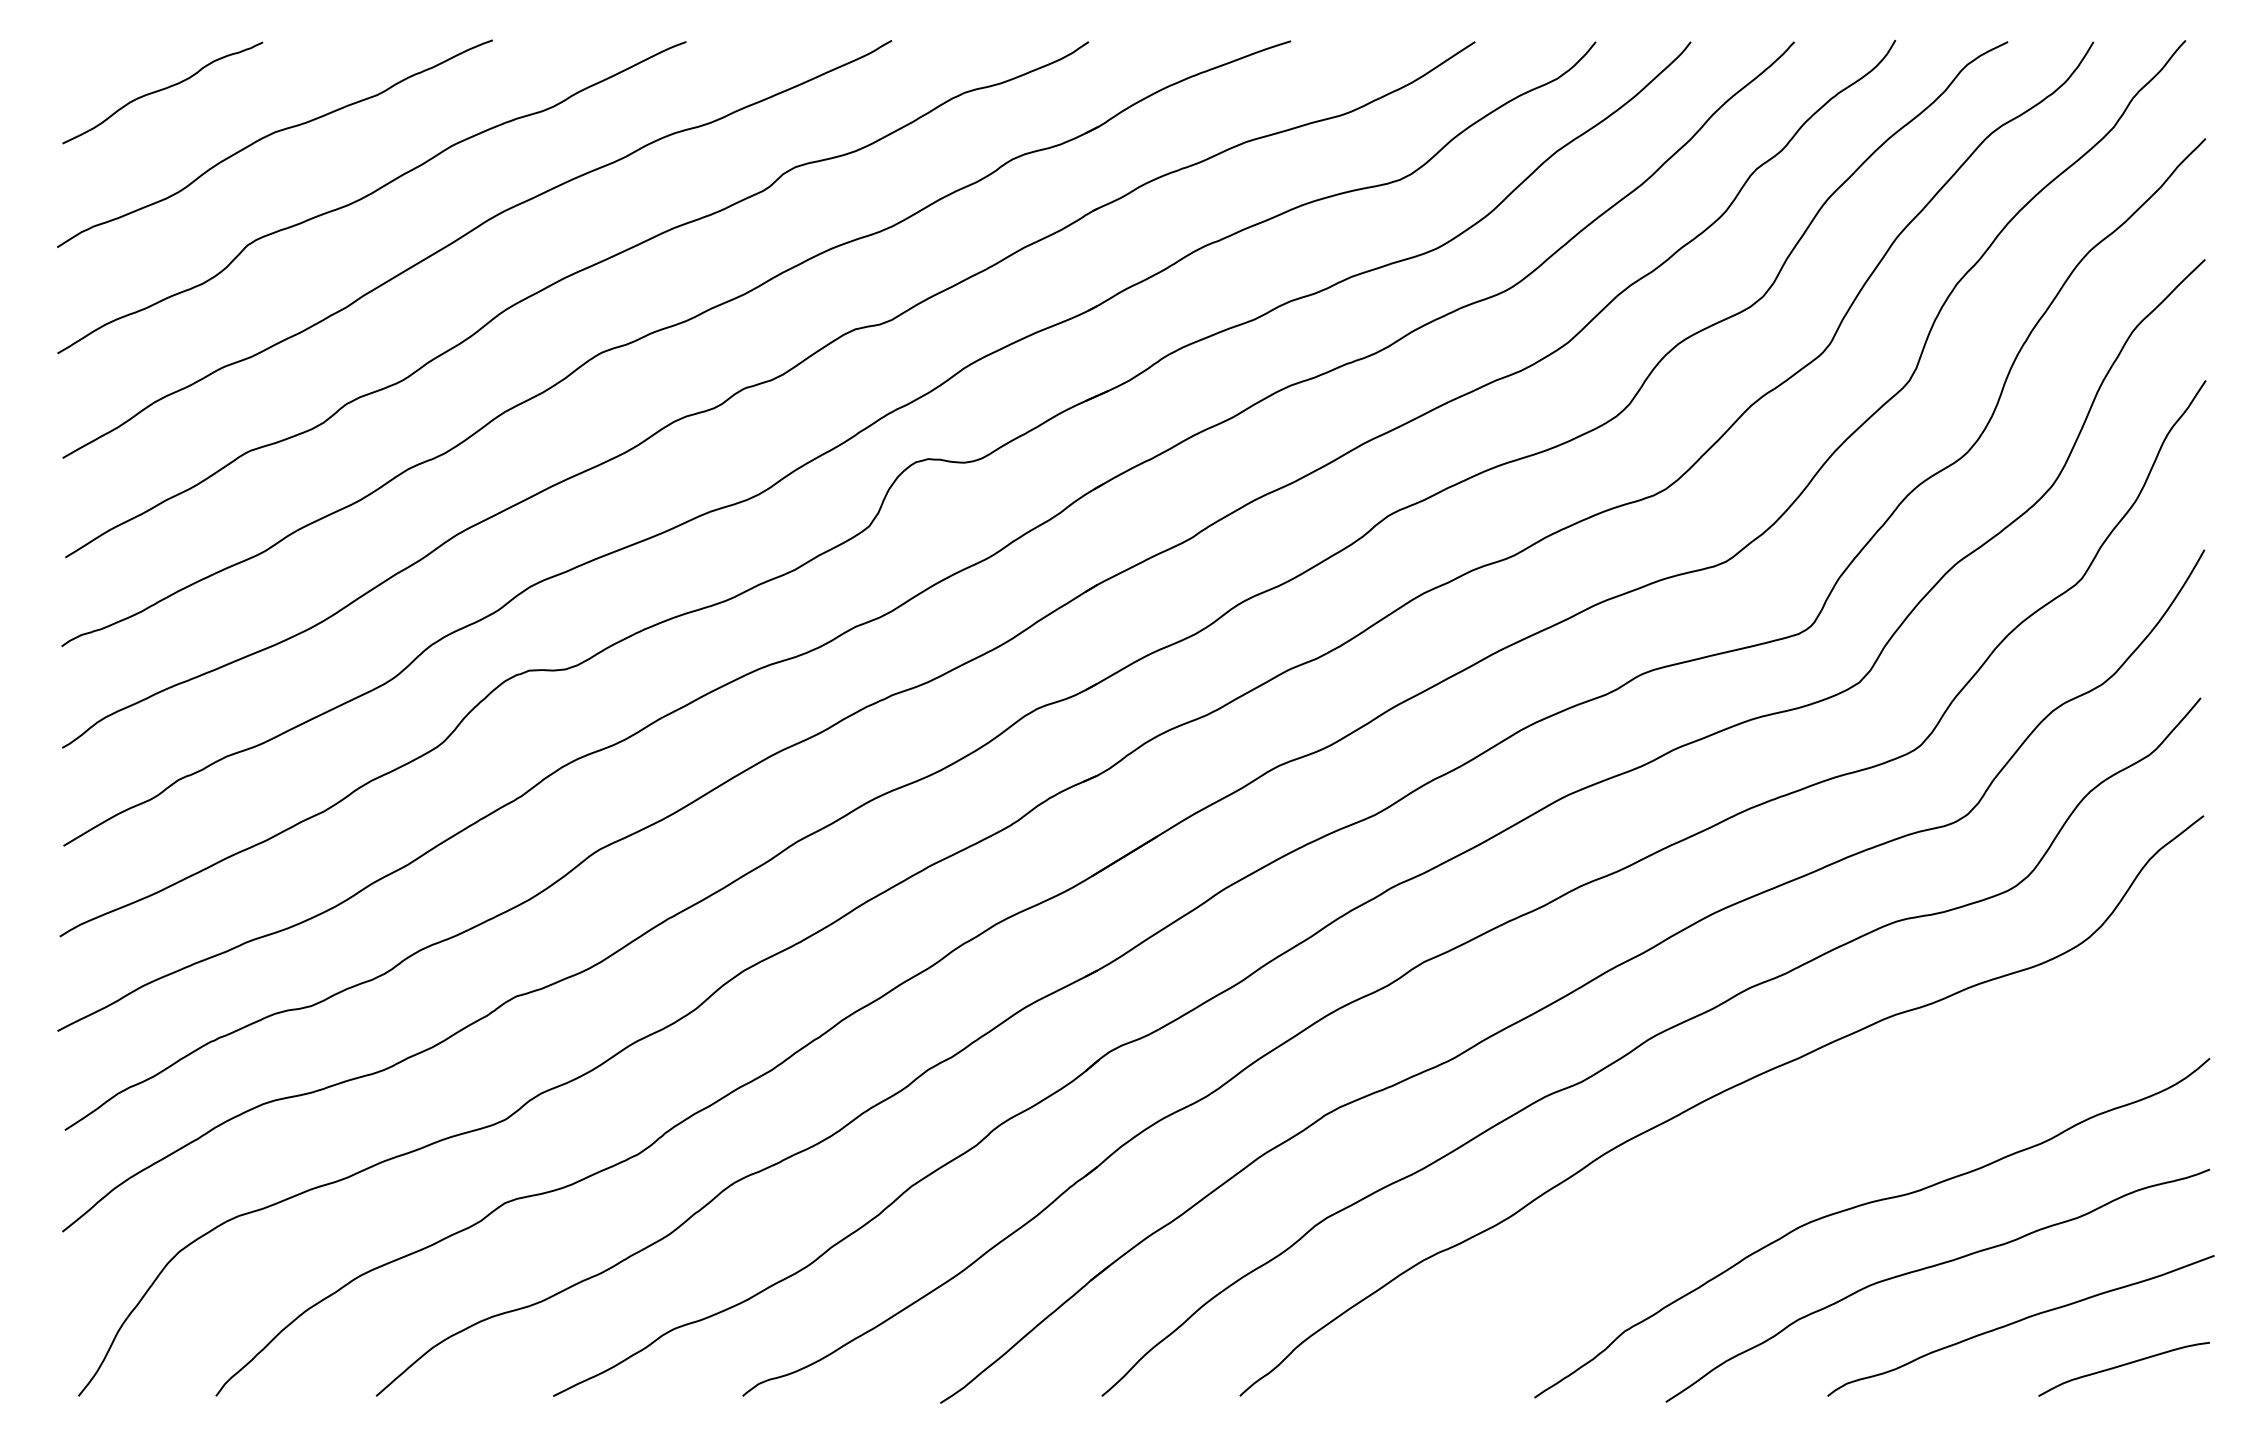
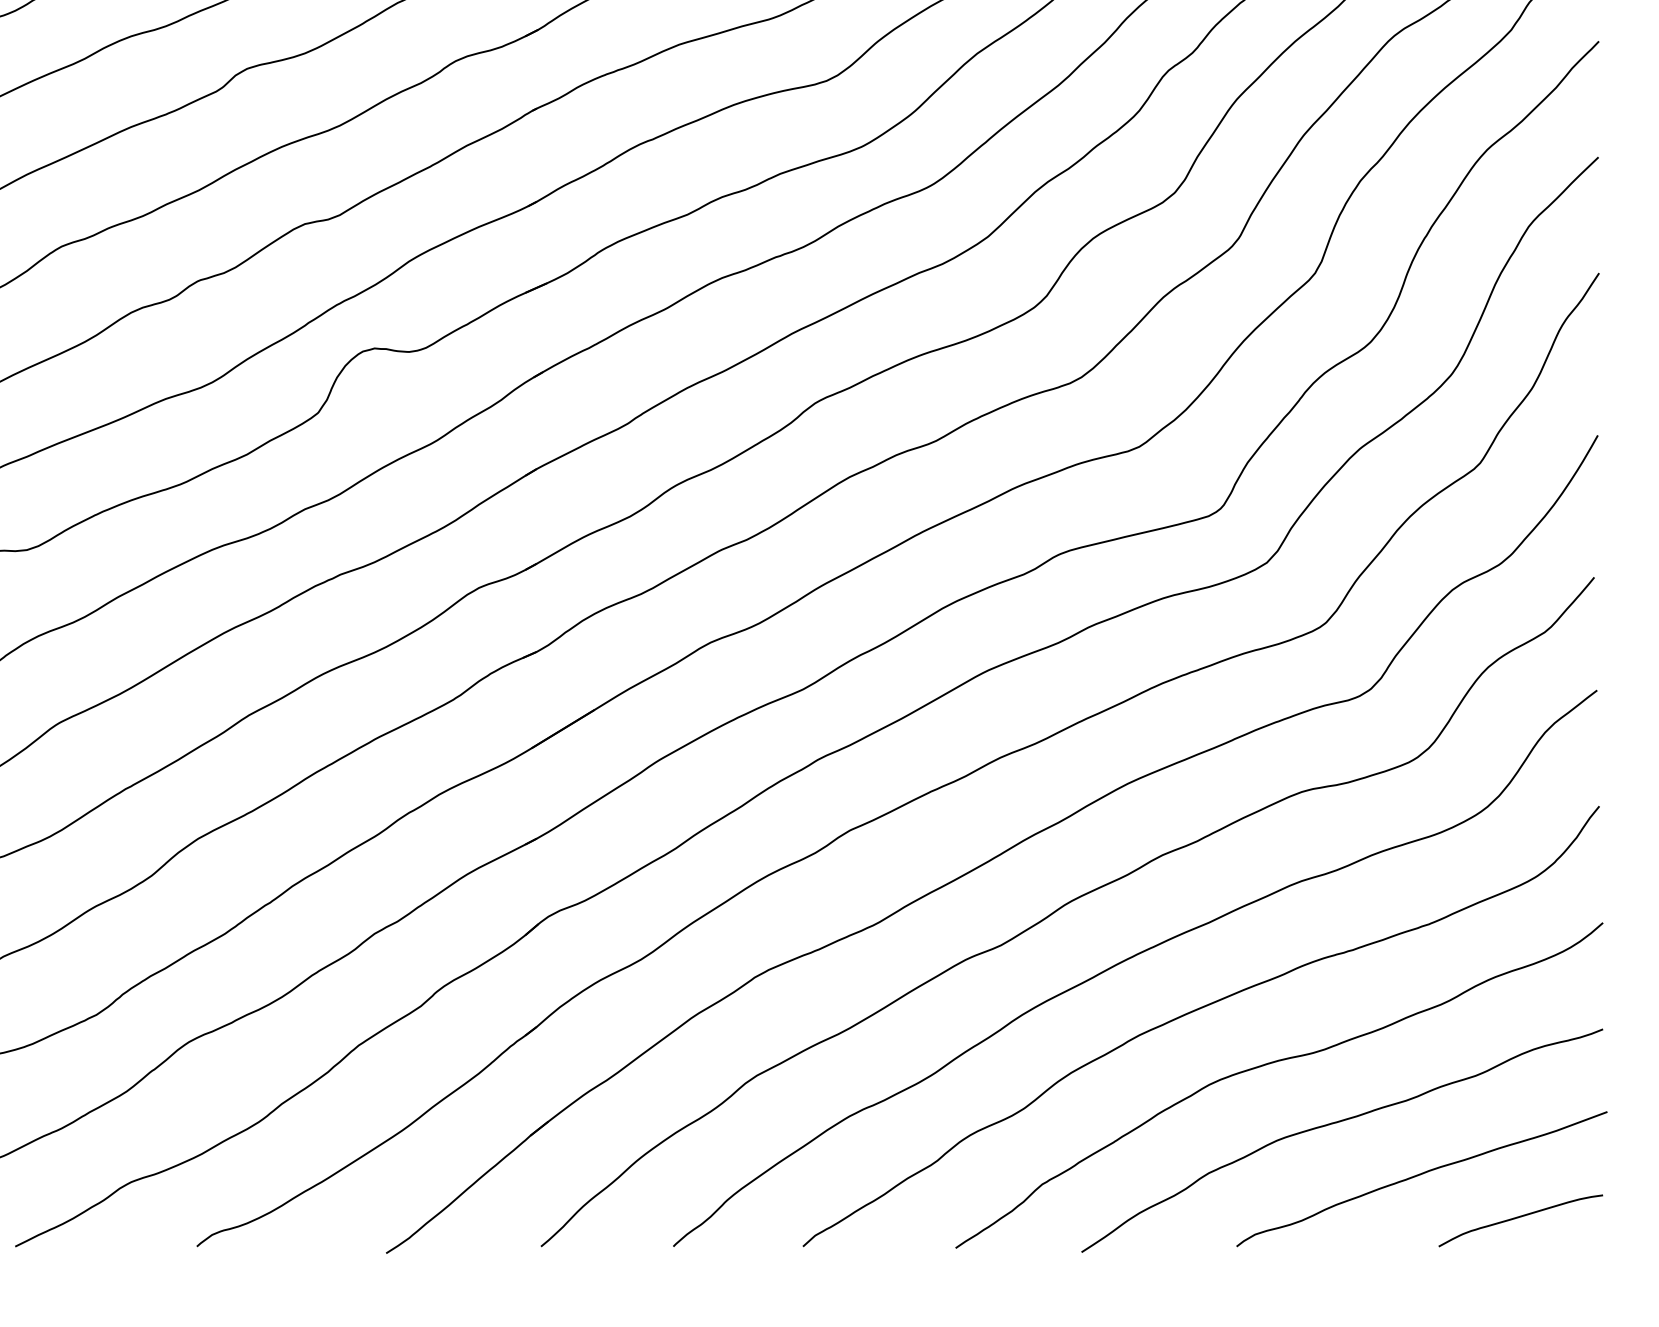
curve: (1783, 1151) -> (1194, 1012), added

